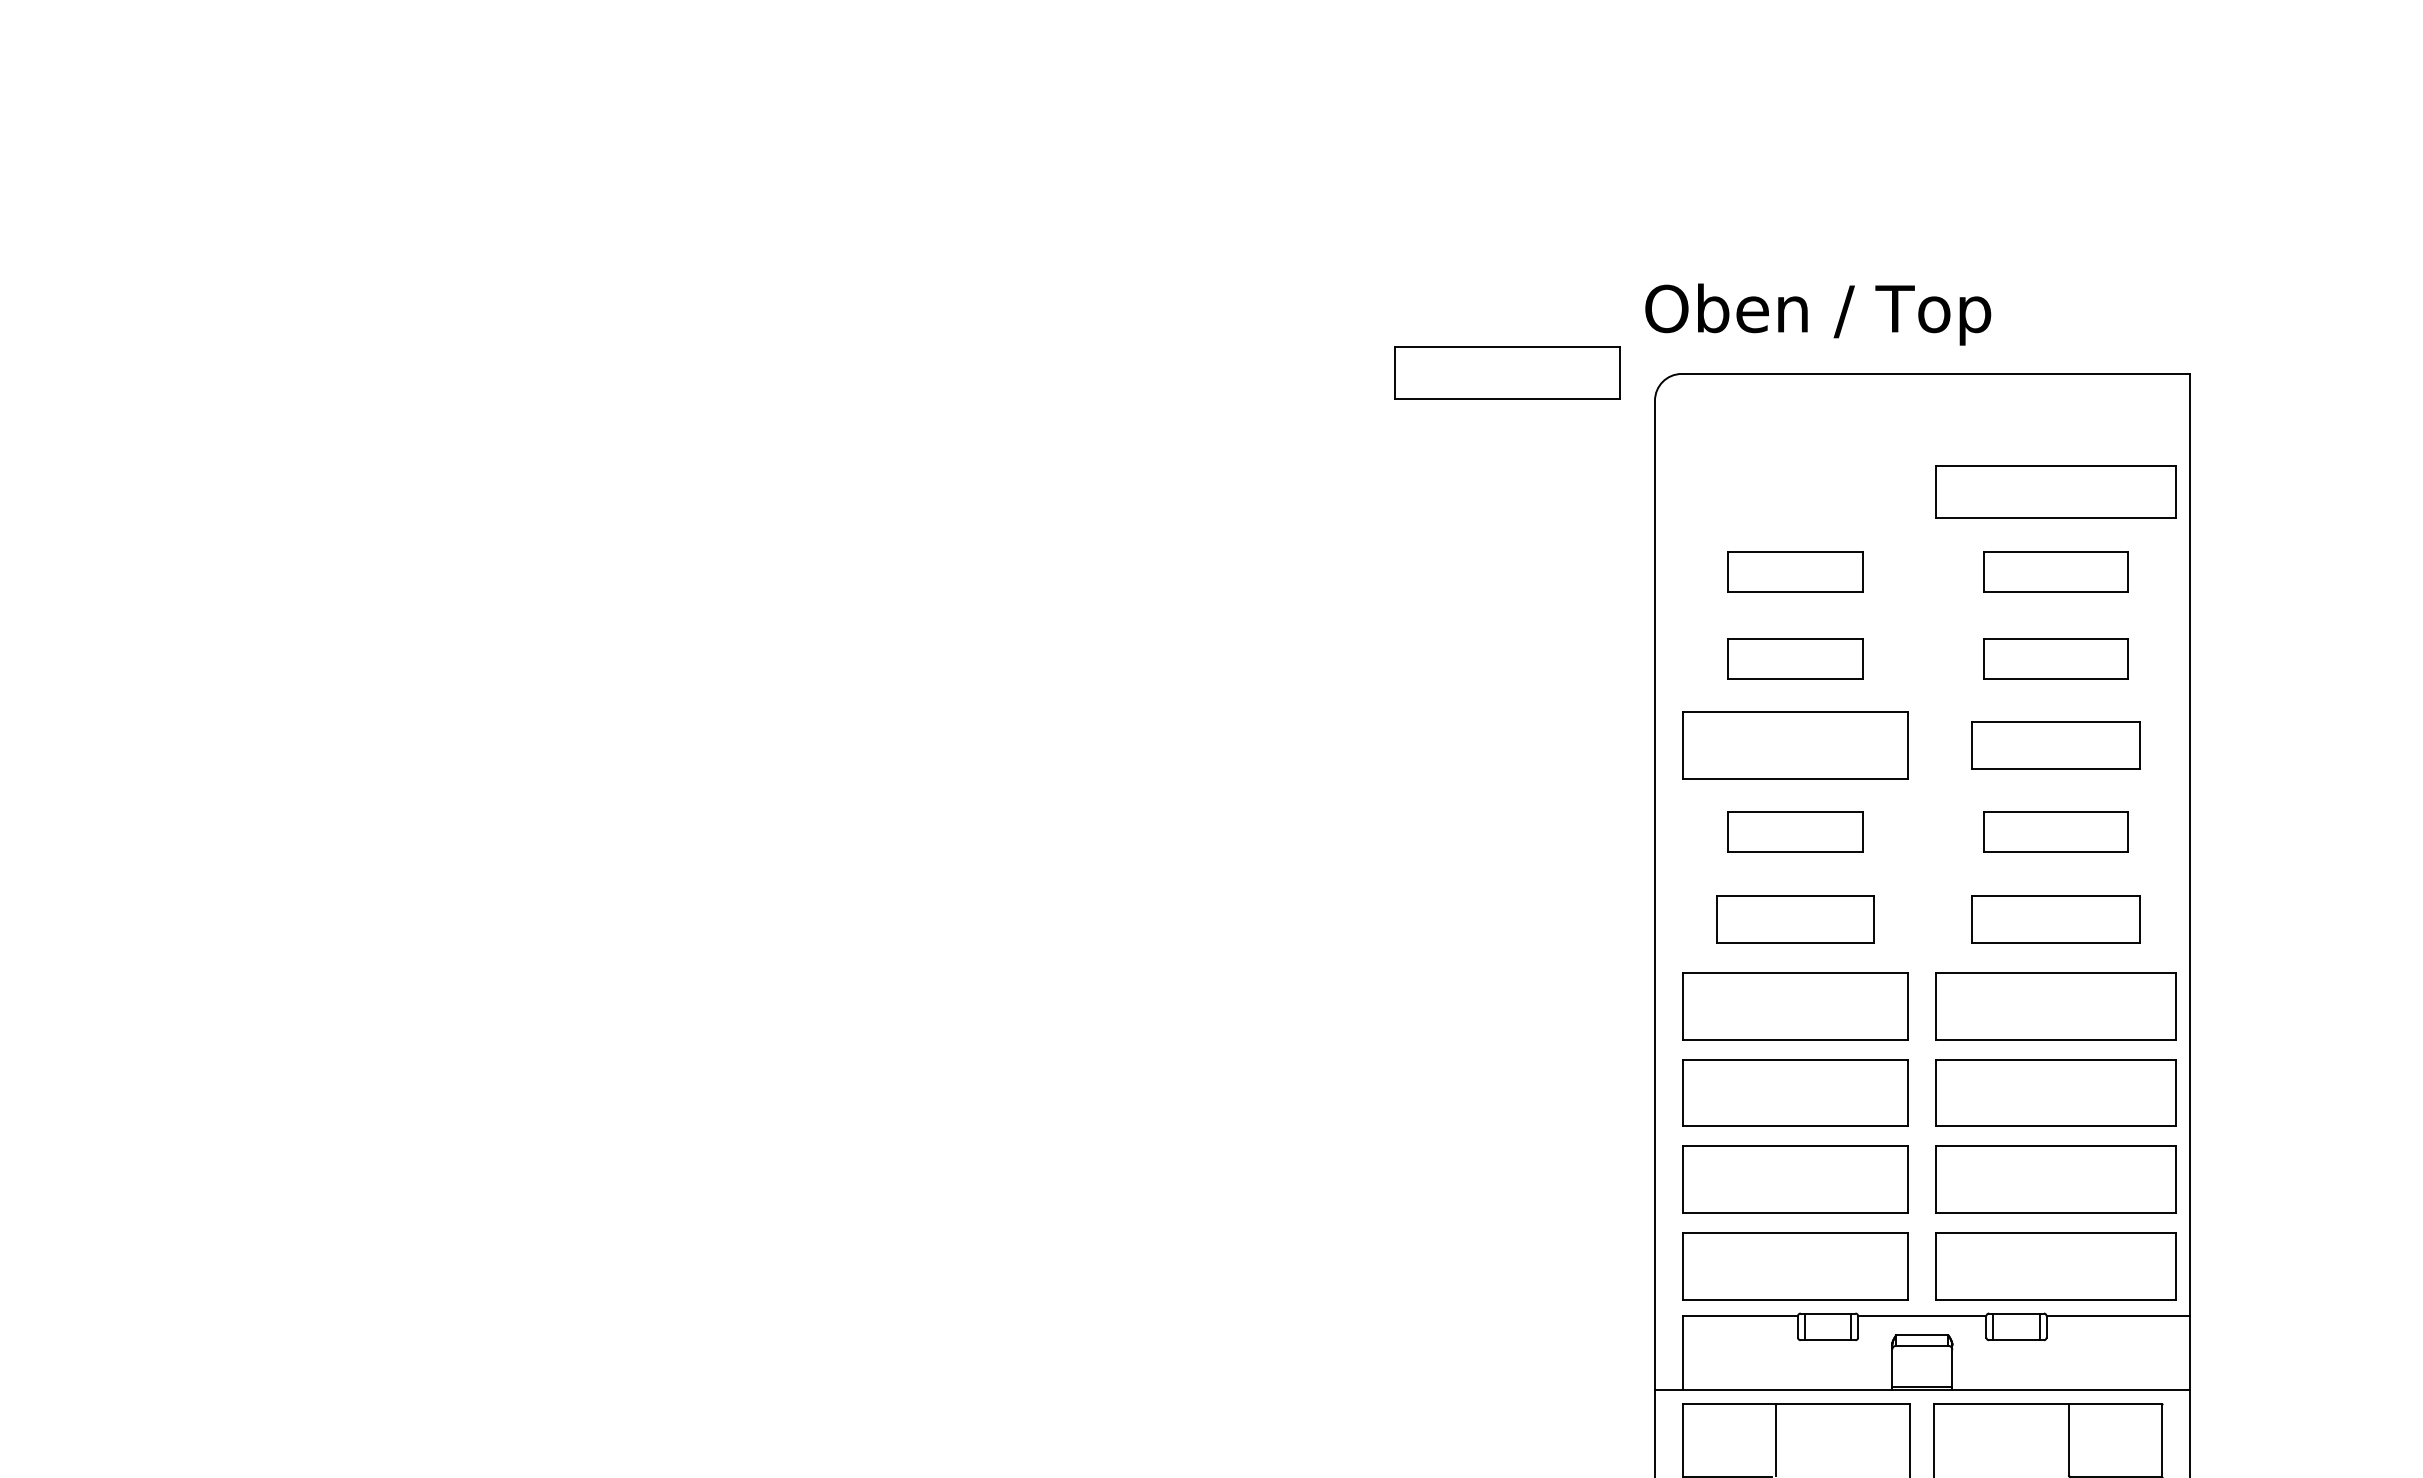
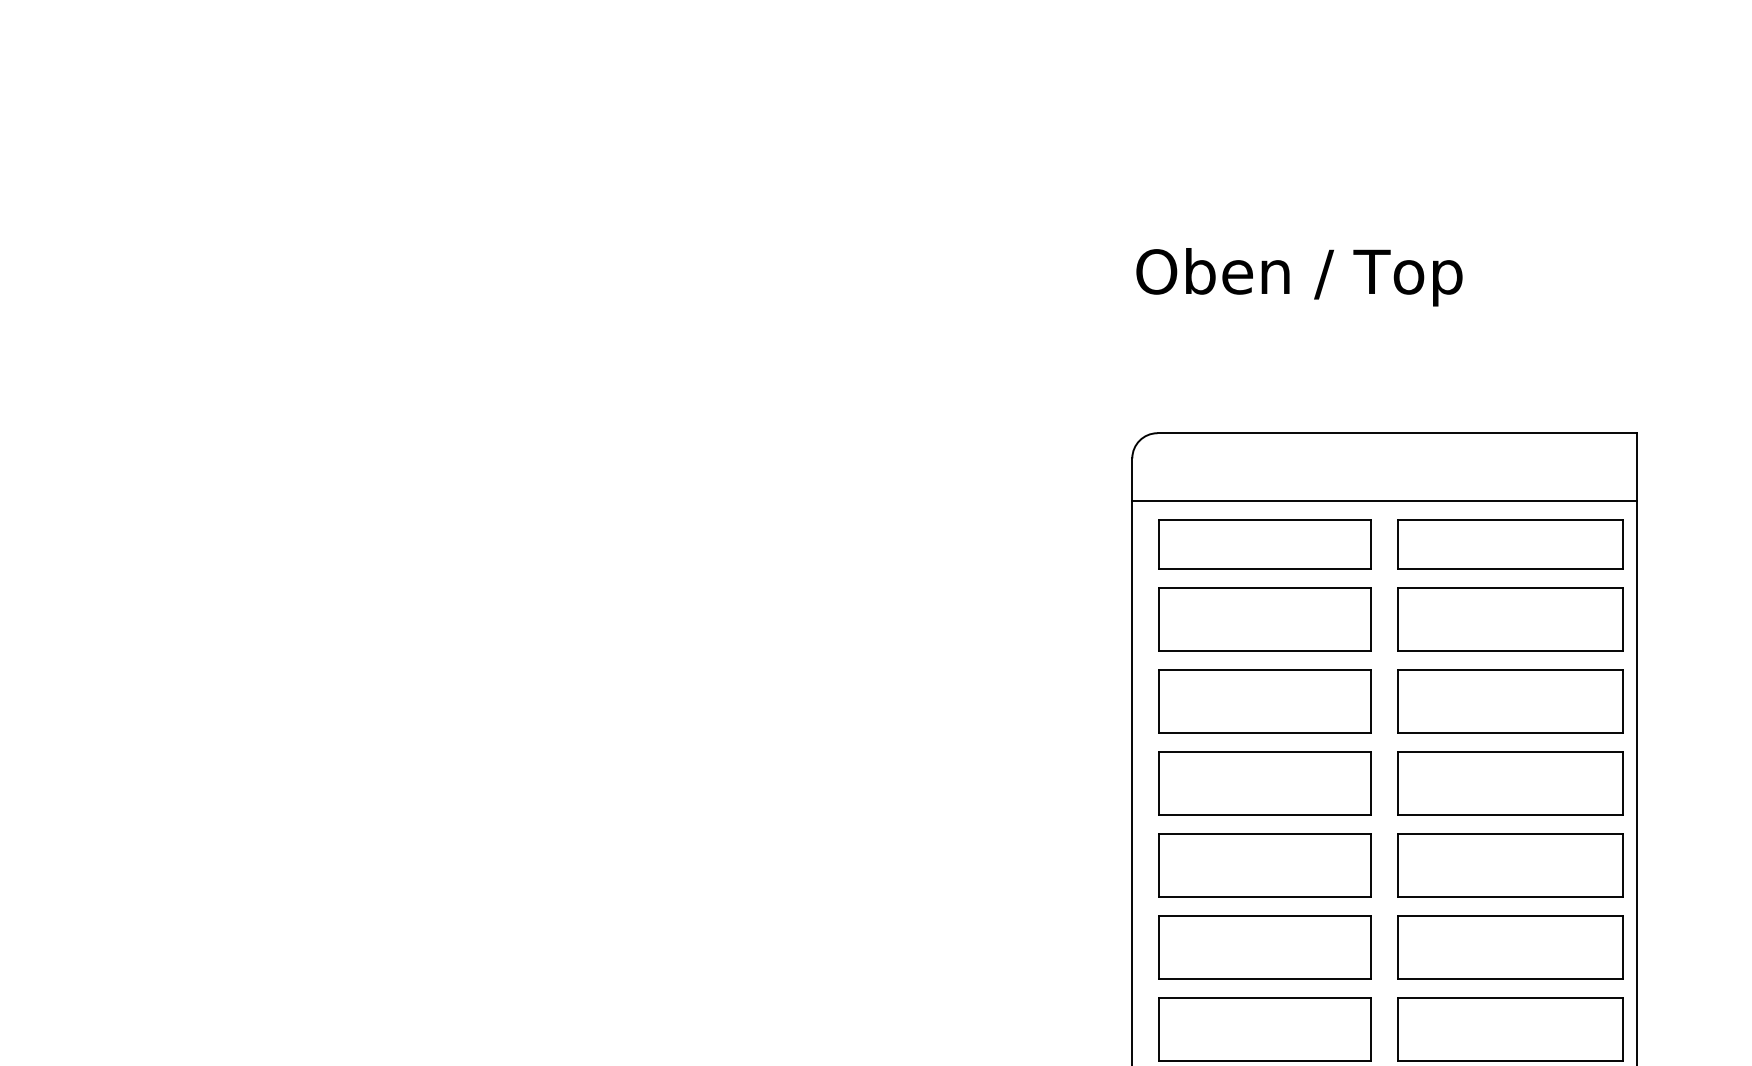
text: (1818, 314) -> (1299, 277), moved
part: (1507, 372) -> (1264, 544), moved
line: (1922, 446) -> (1384, 501), added
part: (1795, 571) -> (1264, 619), size x1.67
part: (2055, 571) -> (1510, 619), size x1.67
part: (1795, 658) -> (1264, 701), size x1.67
part: (2055, 658) -> (1510, 701), size x1.67
part: (2055, 745) -> (1510, 783), size x1.43
part: (1795, 832) -> (1264, 865), size x1.67
part: (2055, 832) -> (1510, 865), size x1.67
part: (1795, 919) -> (1264, 947), size x1.43
part: (2055, 919) -> (1510, 947), size x1.43

